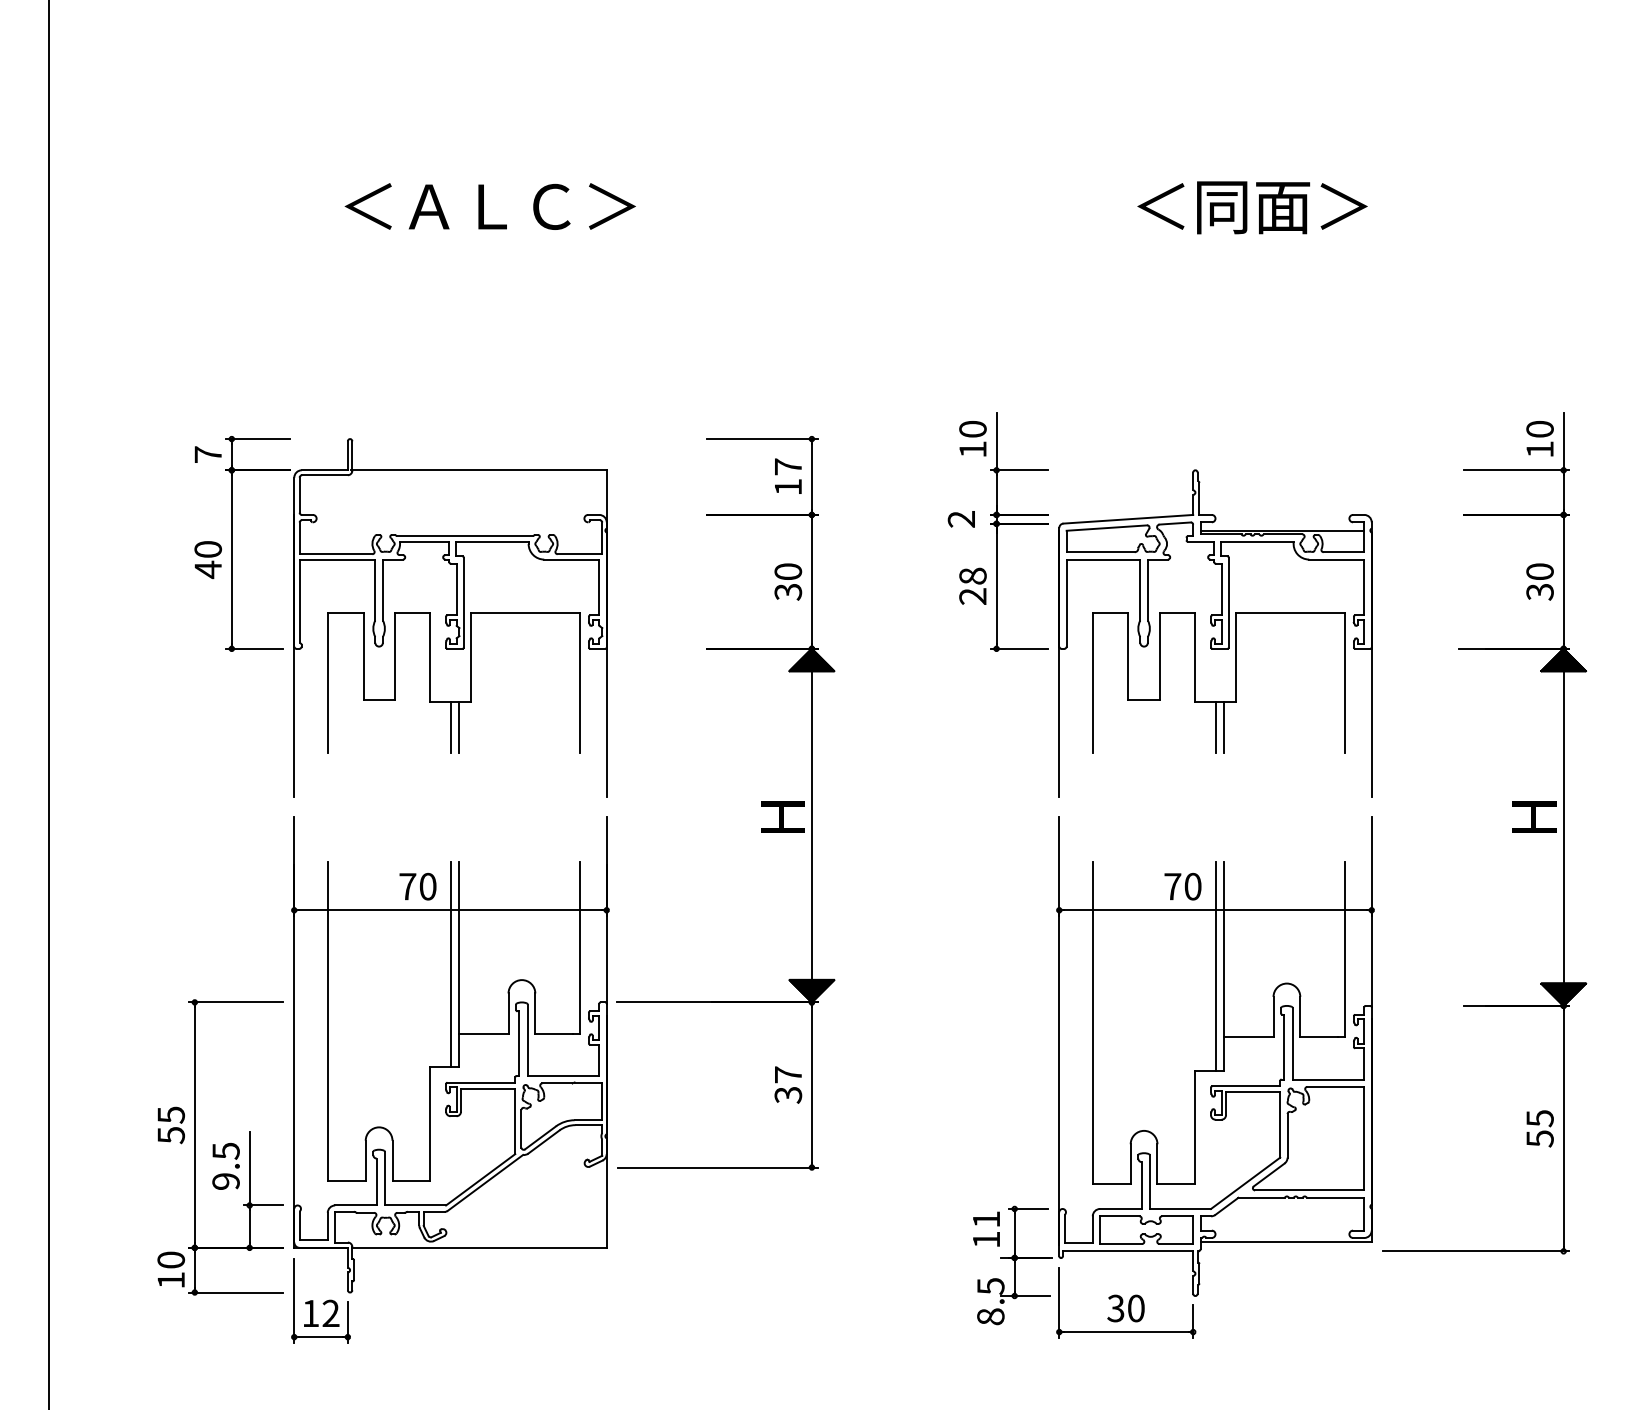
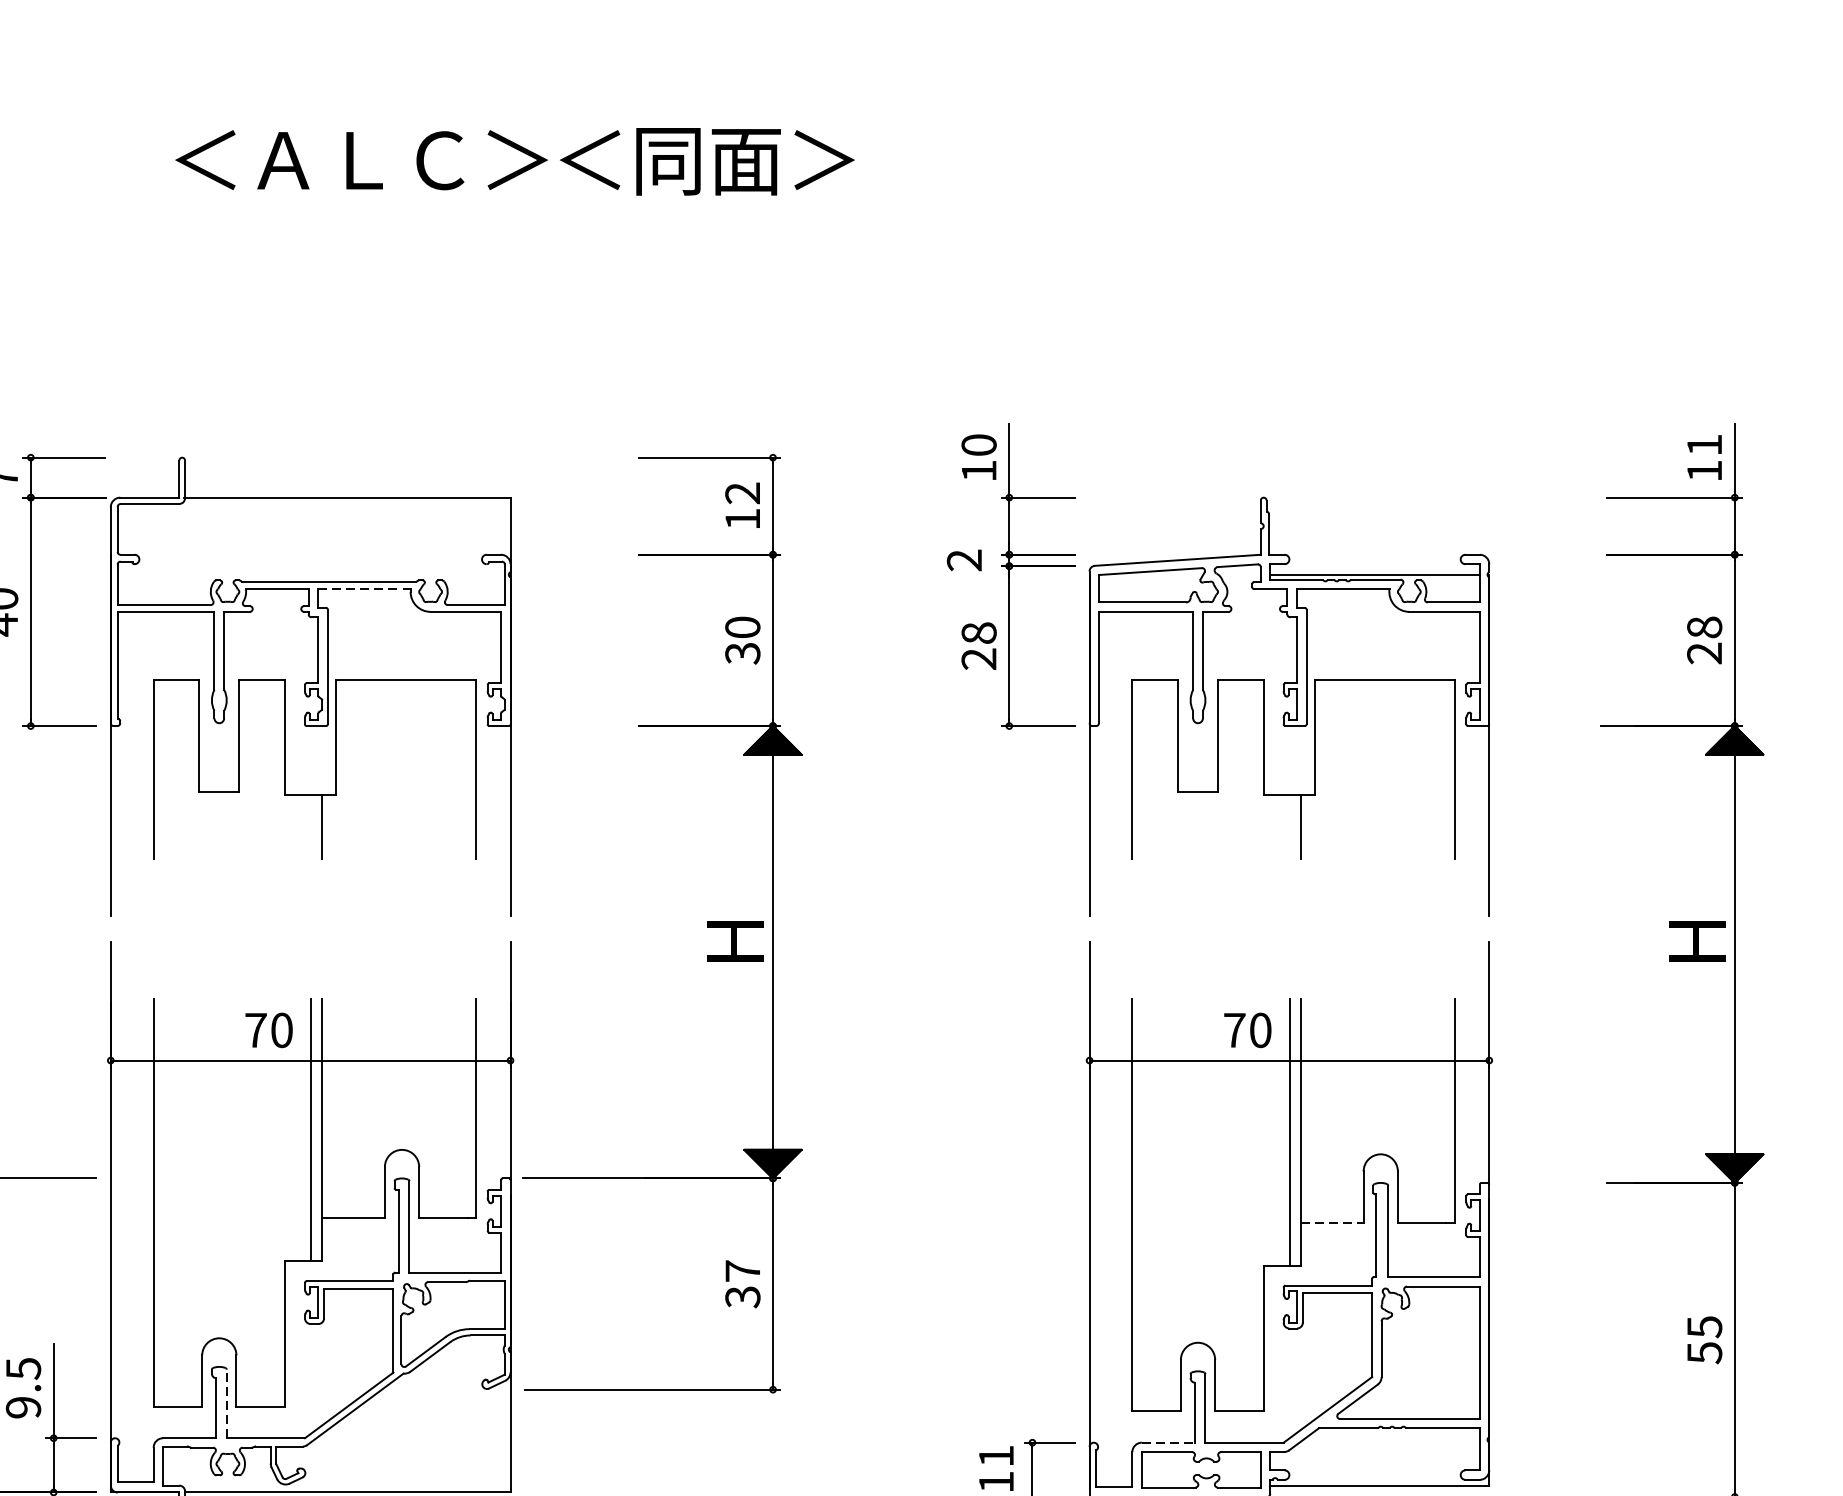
text: (1252, 207) -> (707, 161), moved
text: (1539, 429) -> (1703, 445), 10 -> 11
text: (787, 466) -> (741, 492), 17 -> 12
line: (492, 541) -> (364, 588), solid -> dashed
text: (1539, 581) -> (1703, 639), 30 -> 28
line: (450, 727) -> (310, 826), removed
line: (1215, 727) -> (1289, 826), removed
line: (1248, 1037) -> (1331, 1223), solid -> dashed
line: (384, 1178) -> (226, 1403), solid -> dashed
line: (1121, 1208) -> (1169, 1442), solid -> dashed

